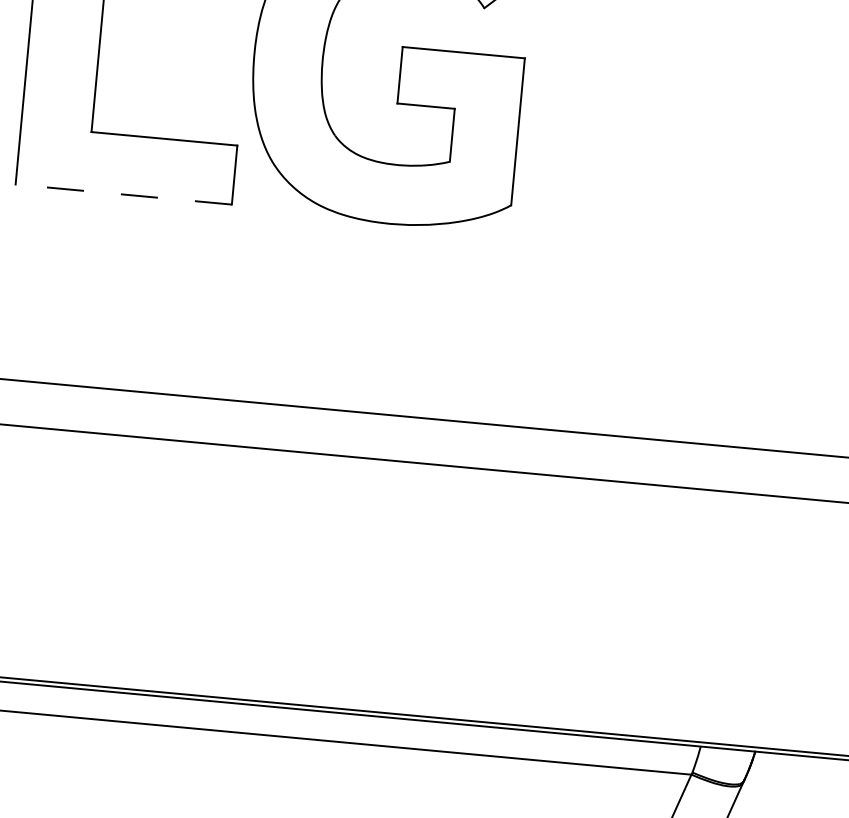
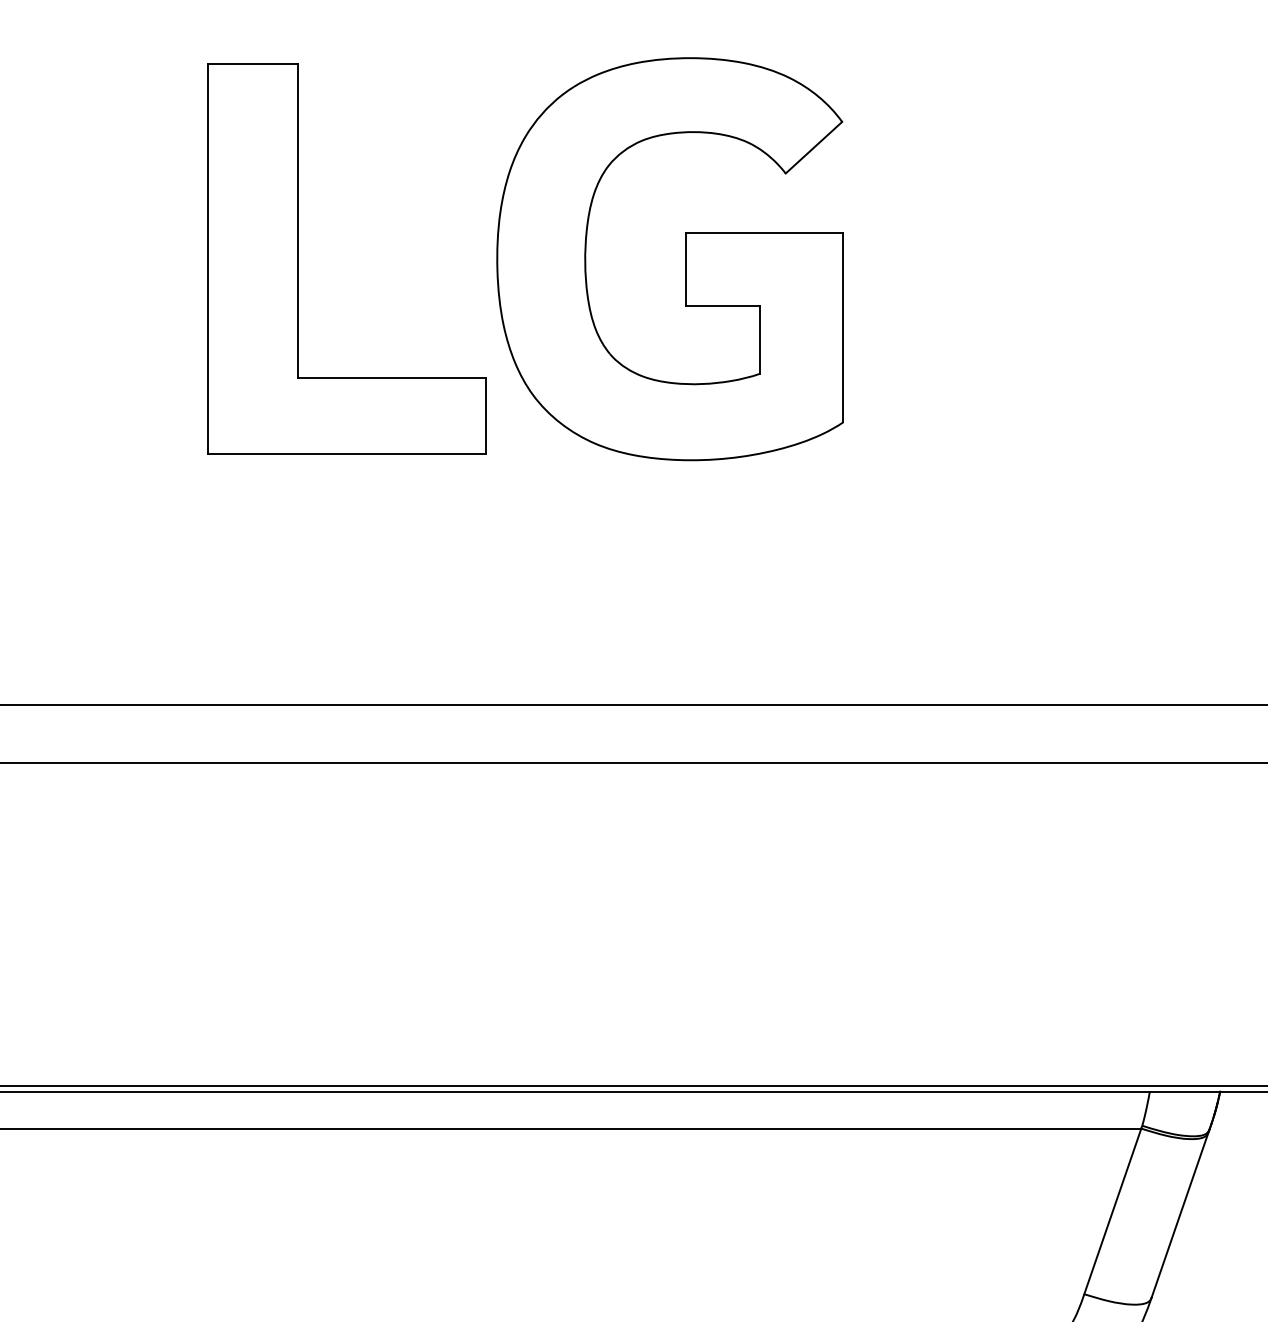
line: (123, 194) -> (346, 454), dashed -> solid

